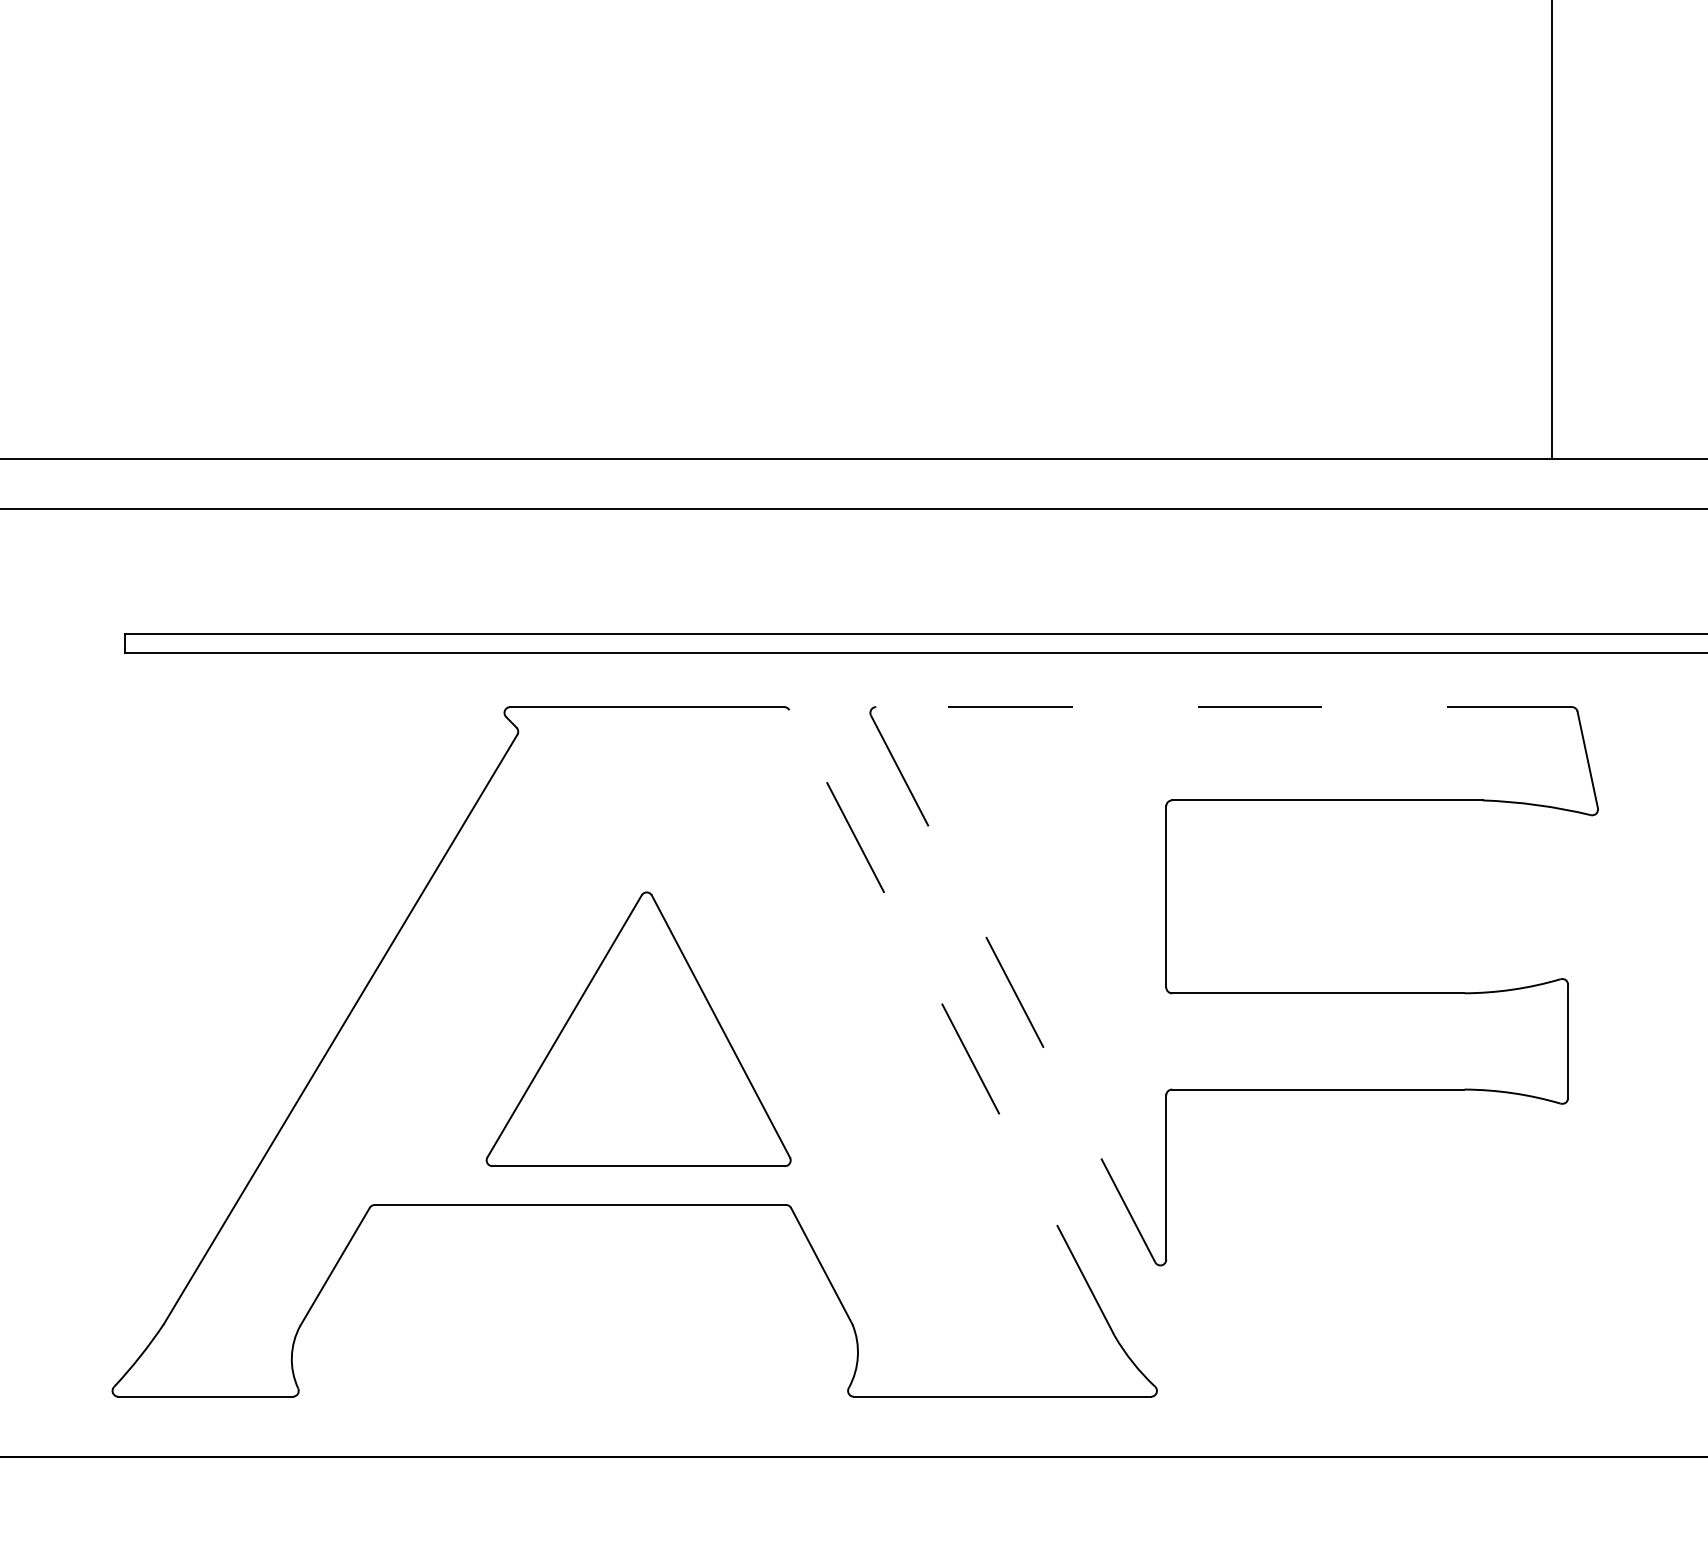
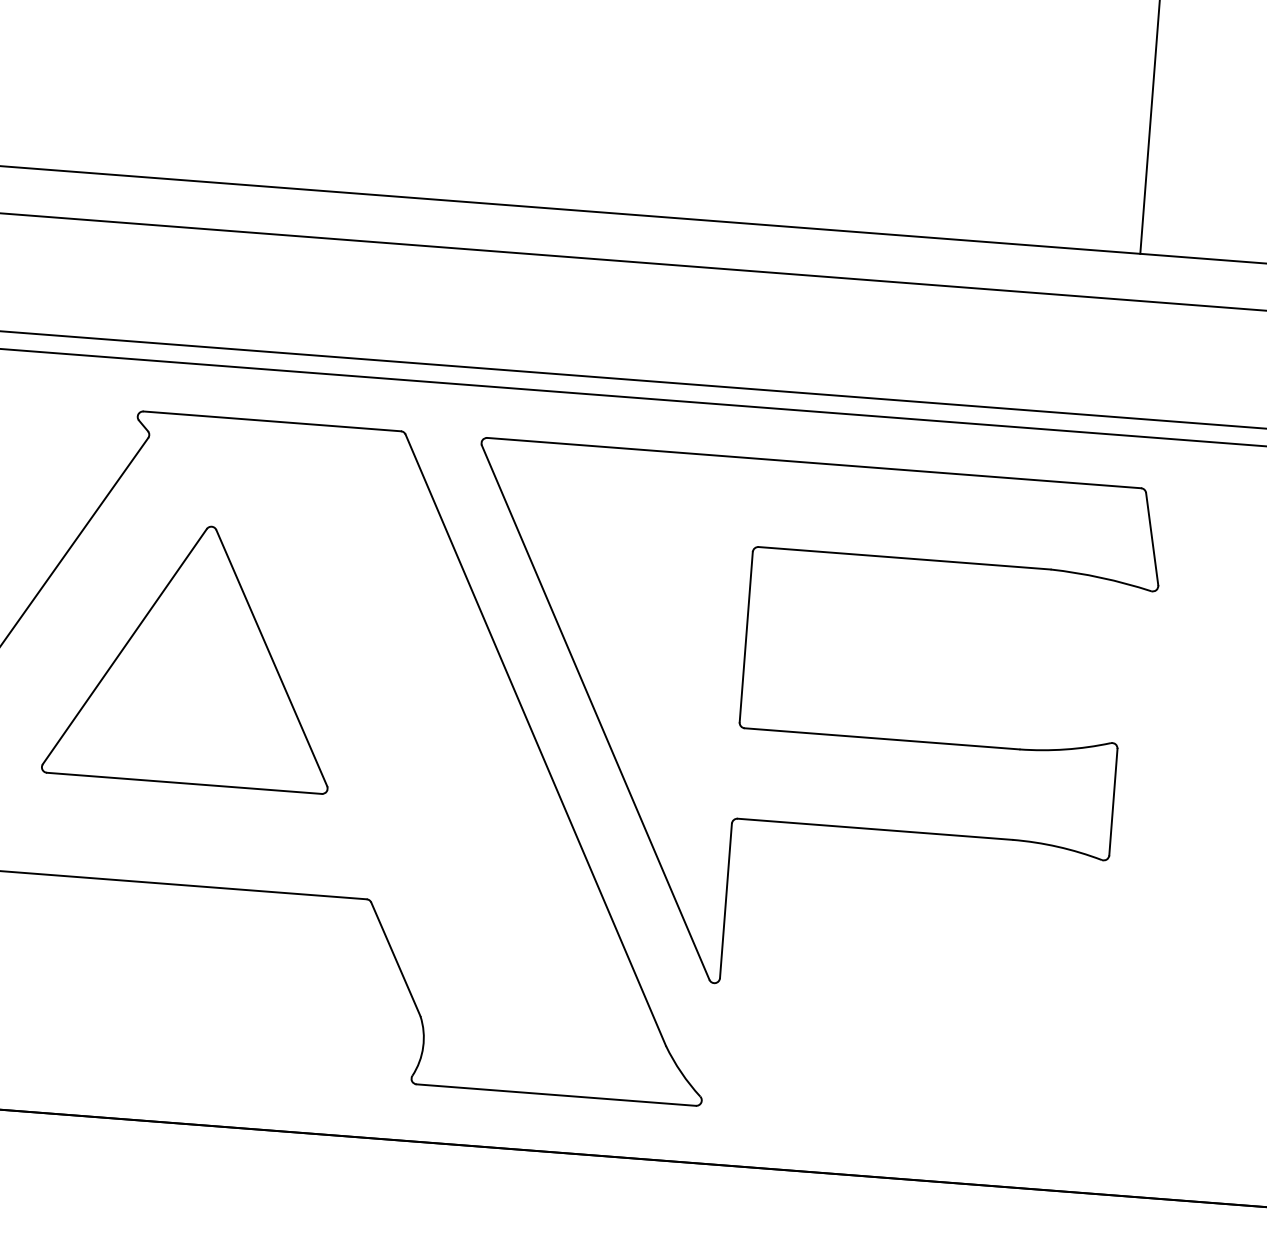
line: (1224, 707) -> (814, 463), dashed -> solid
line: (1013, 989) -> (596, 713), dashed -> solid
line: (952, 1023) -> (536, 740), dashed -> solid
part: (638, 1029) -> (194, 654), moved

